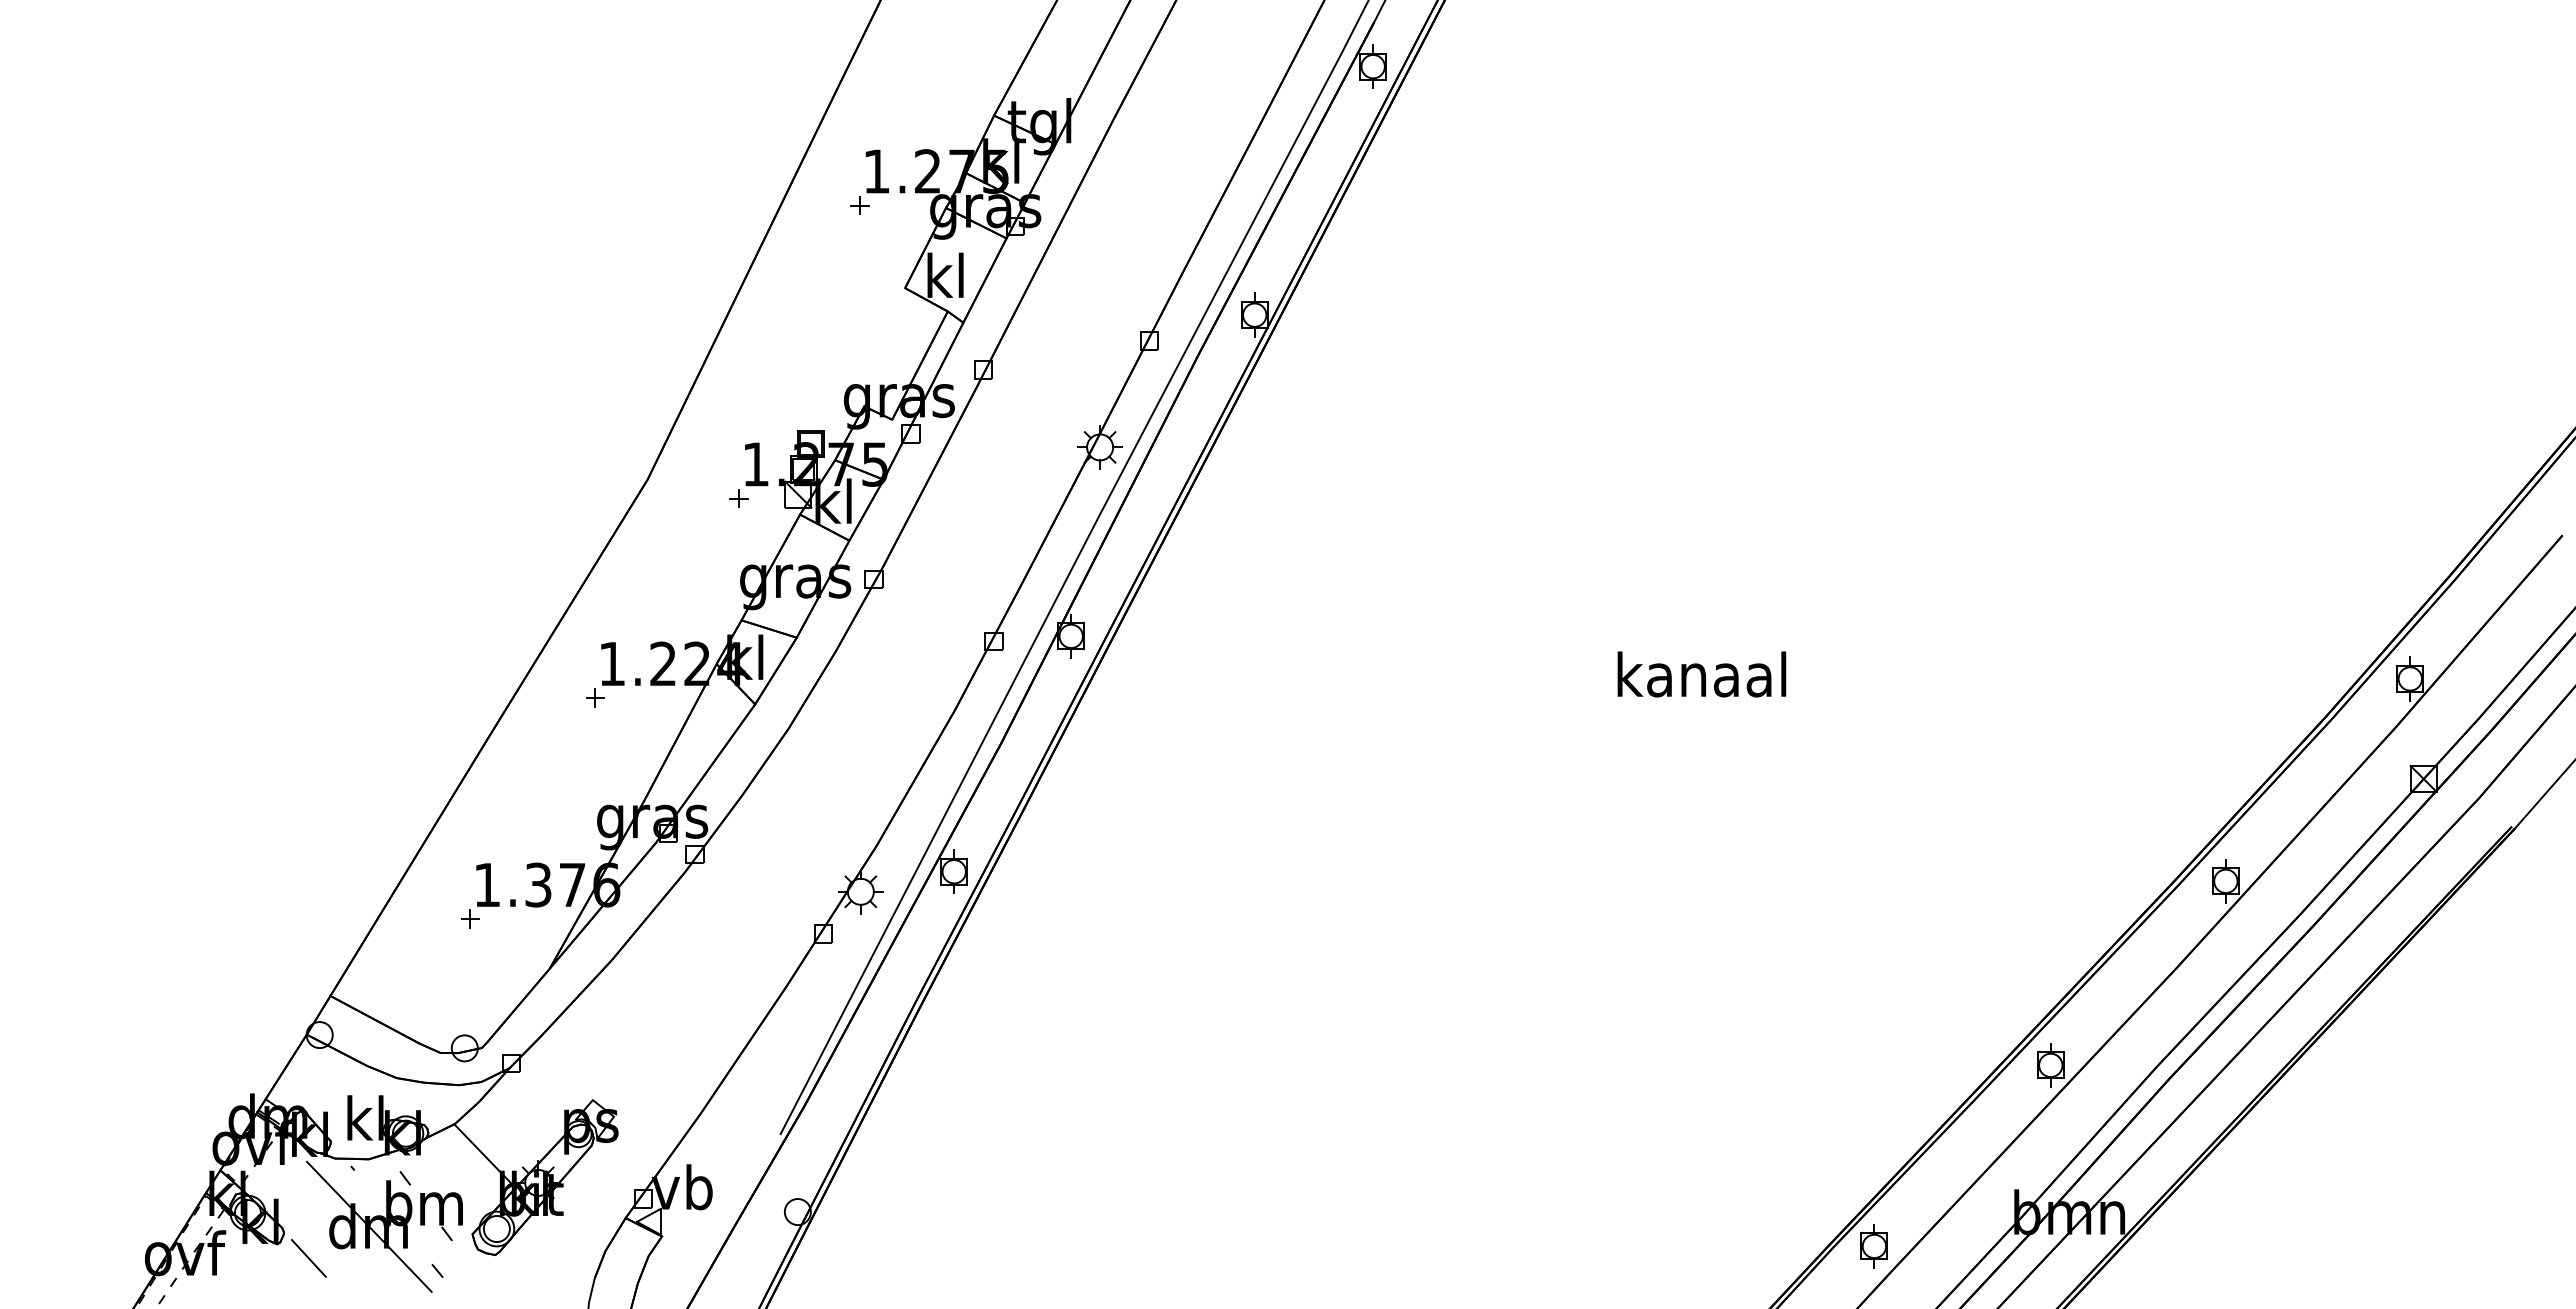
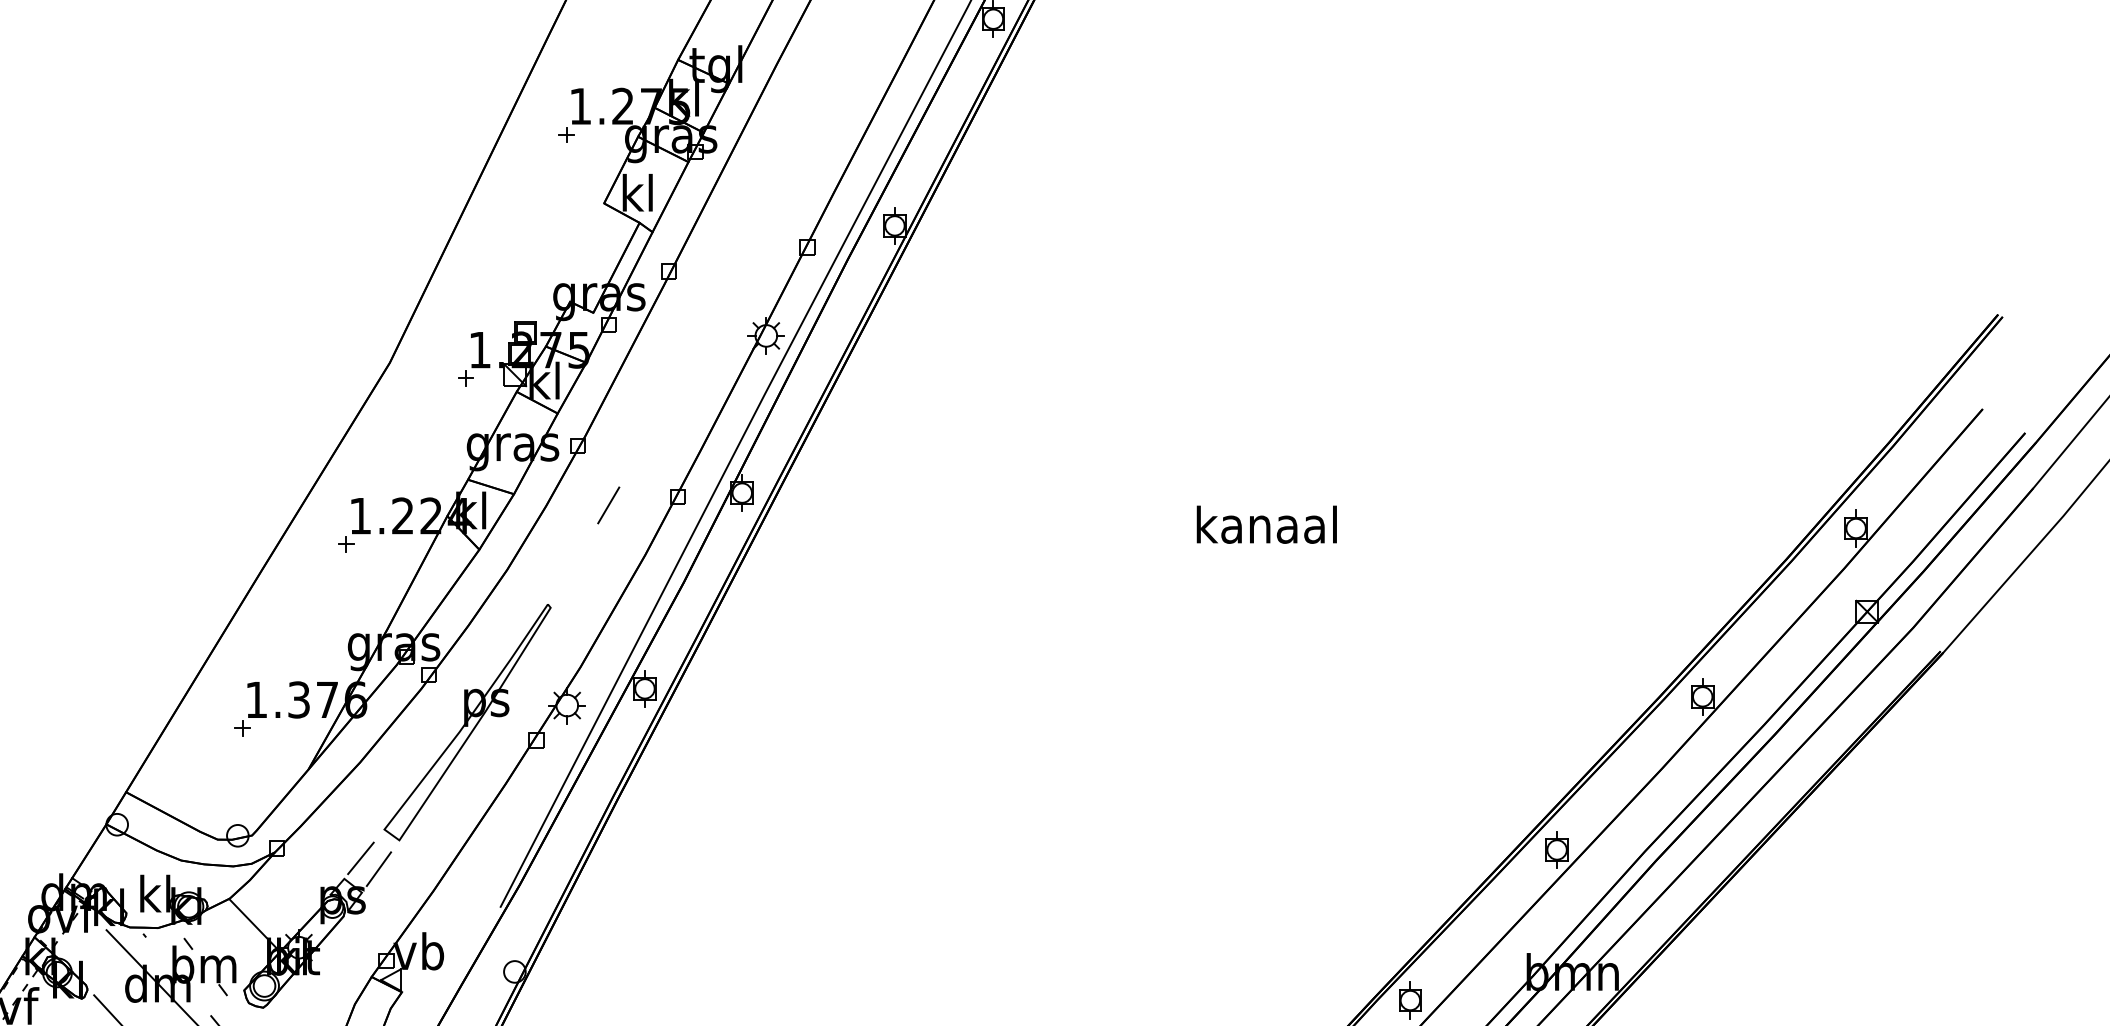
line: (910, 650) -> (608, 504), added
part: (740, 911) -> (467, 721), added
line: (612, 1075) -> (360, 858), added
line: (633, 1088) -> (378, 869), added

